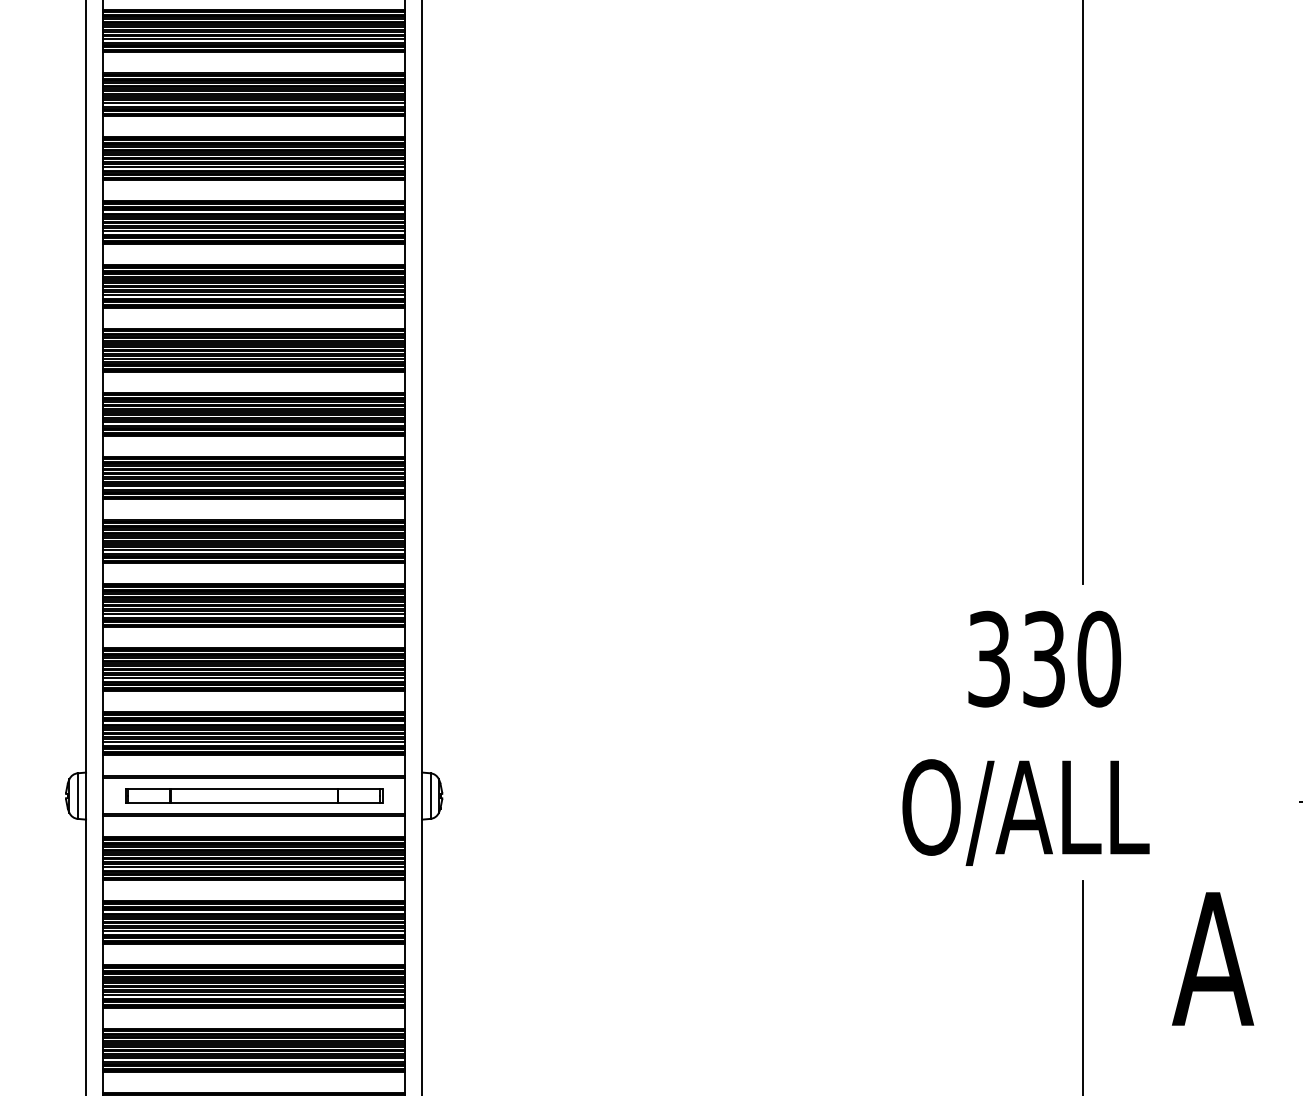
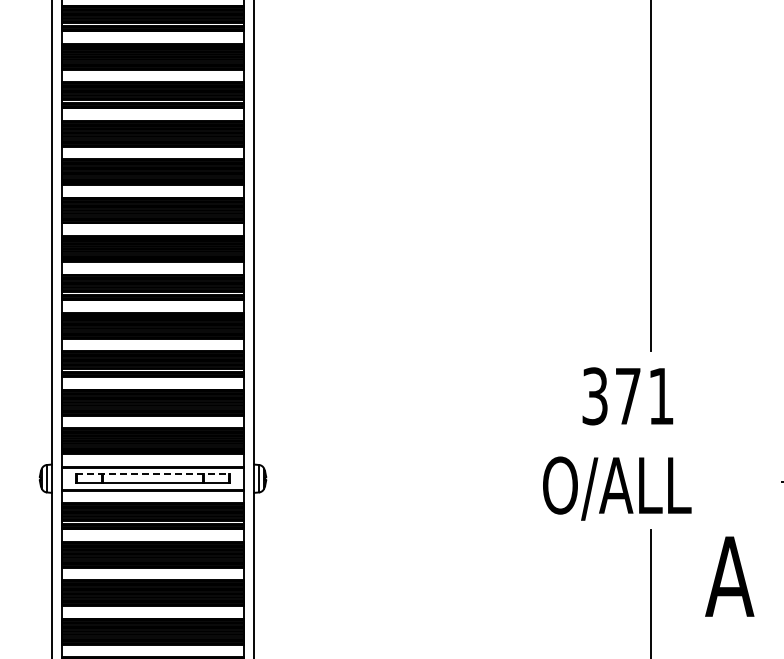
text: (1071, 659) -> (644, 396), 330 -> 371
line: (254, 789) -> (153, 474), solid -> dashed

